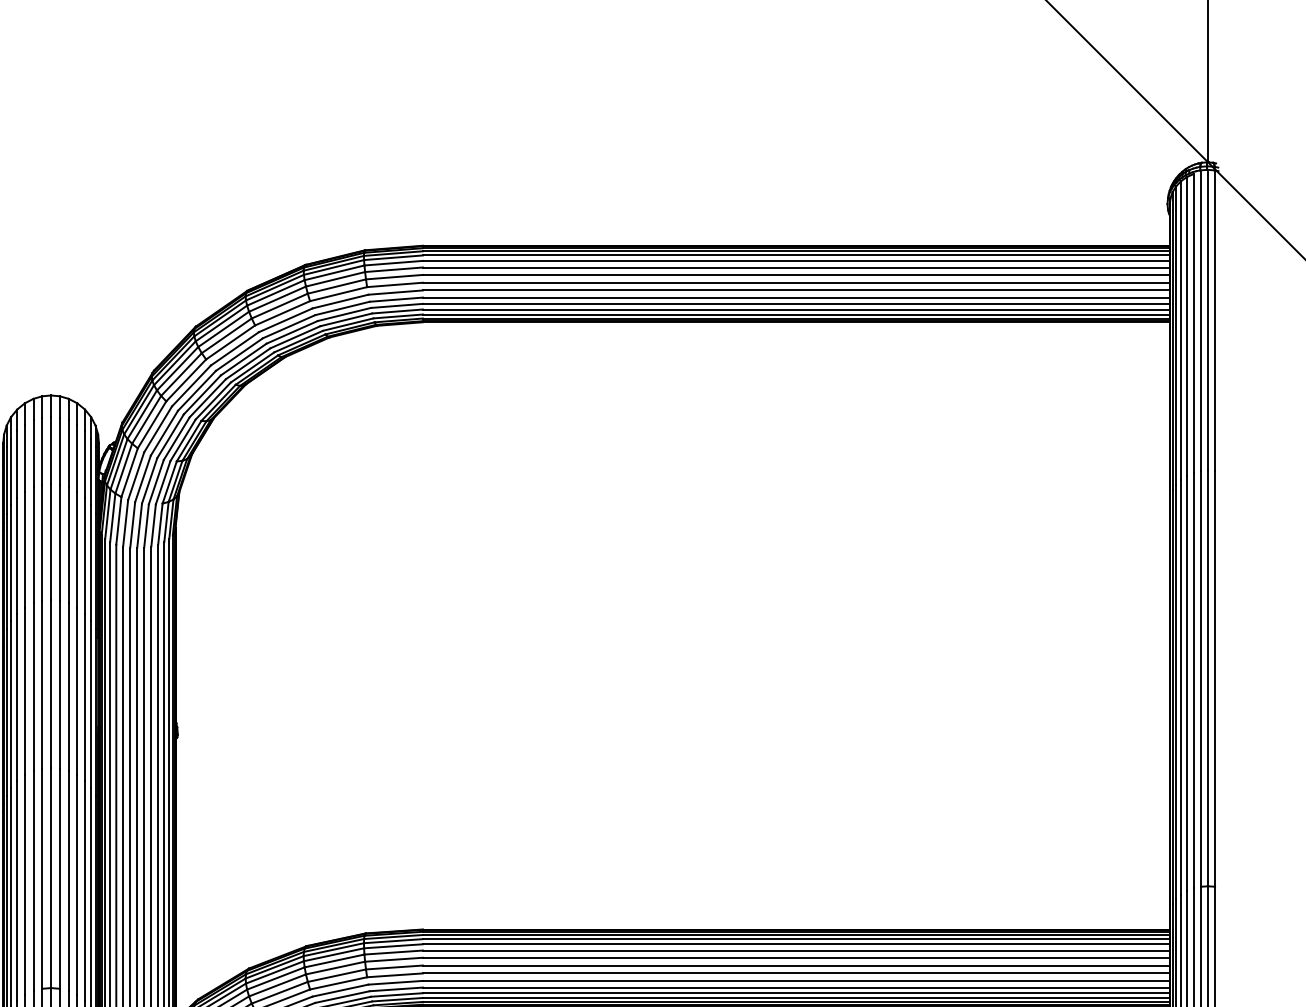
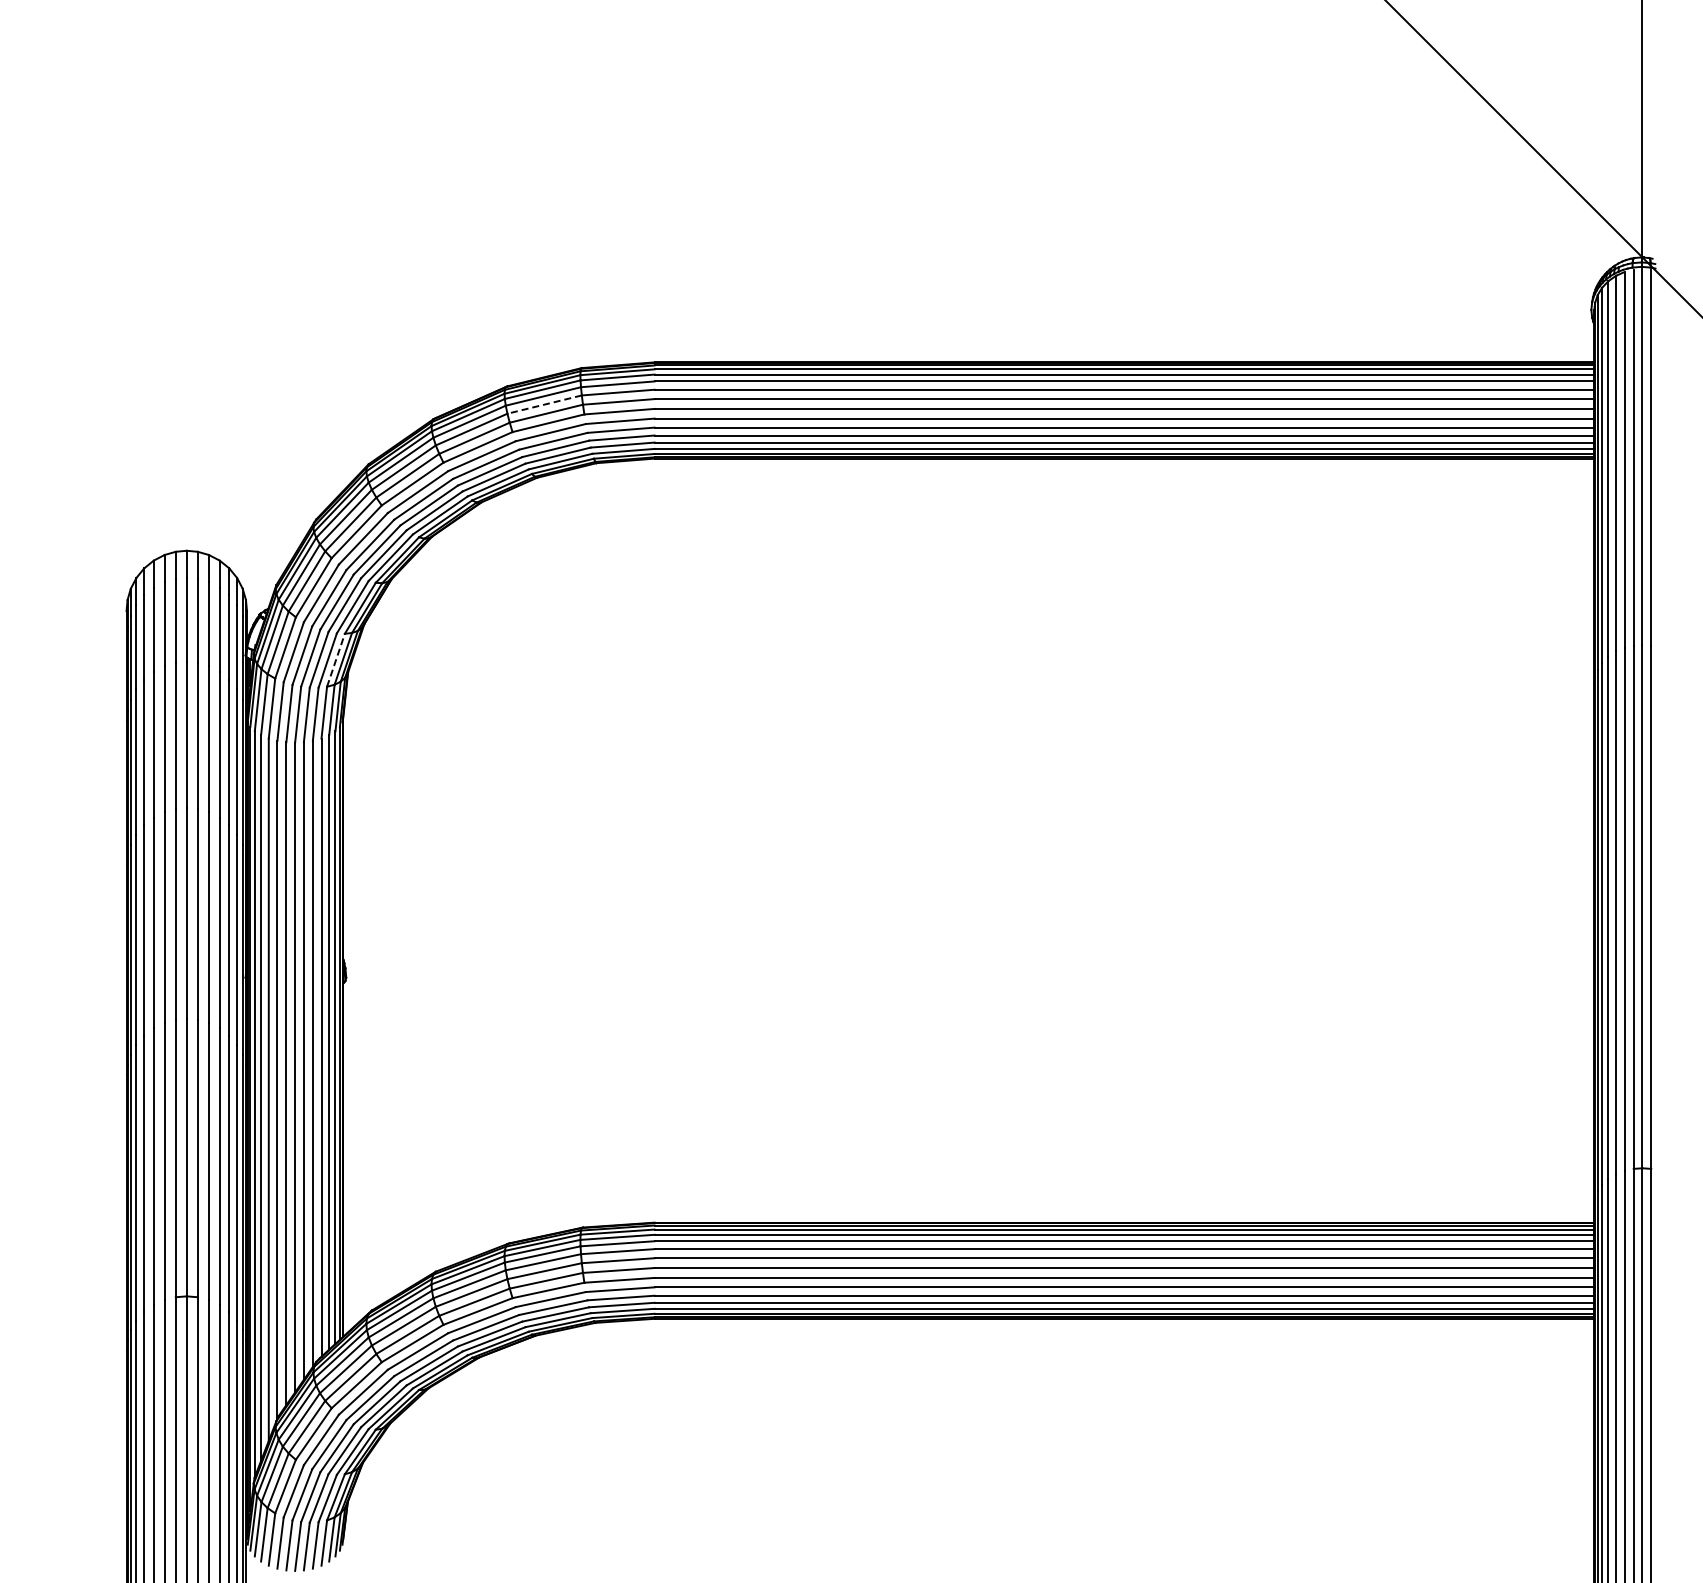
line: (335, 279) -> (544, 404), solid -> dashed
line: (169, 482) -> (335, 660), solid -> dashed

